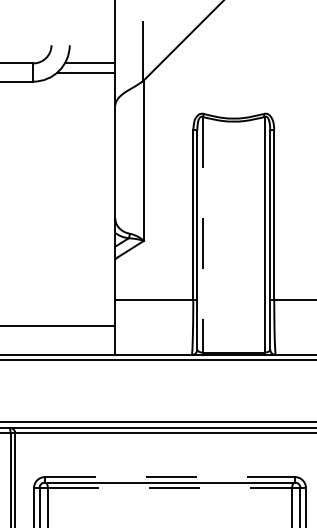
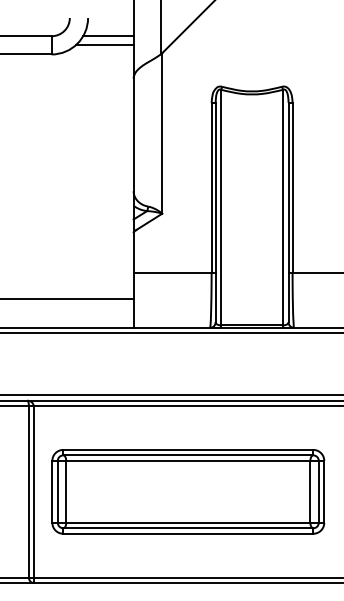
line: (203, 234) -> (221, 207), dashed -> solid
line: (170, 476) -> (188, 449), dashed -> solid
line: (170, 487) -> (188, 460), dashed -> solid

